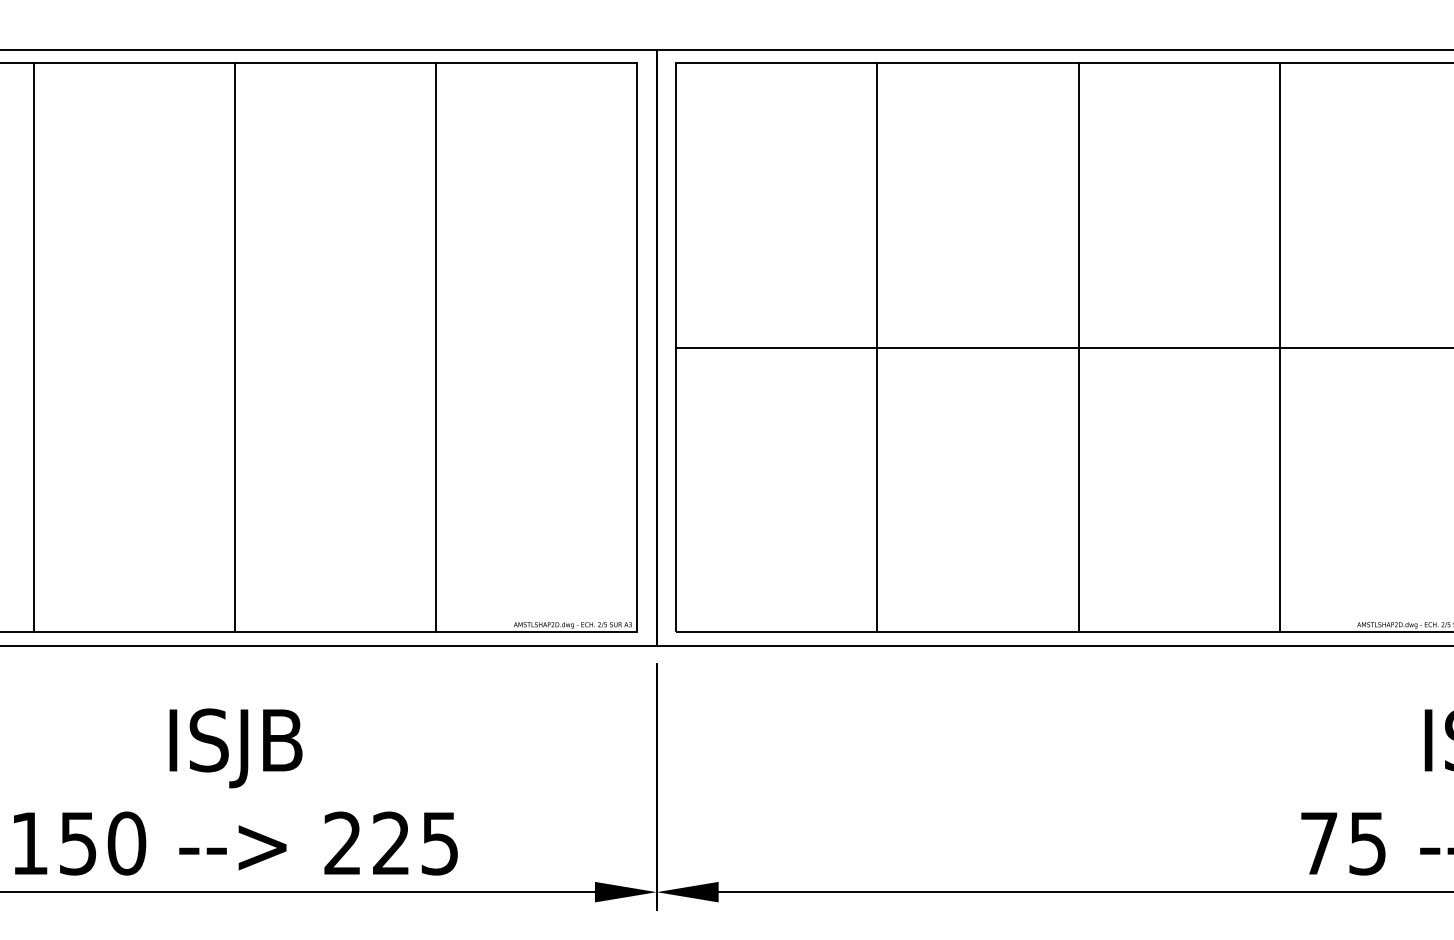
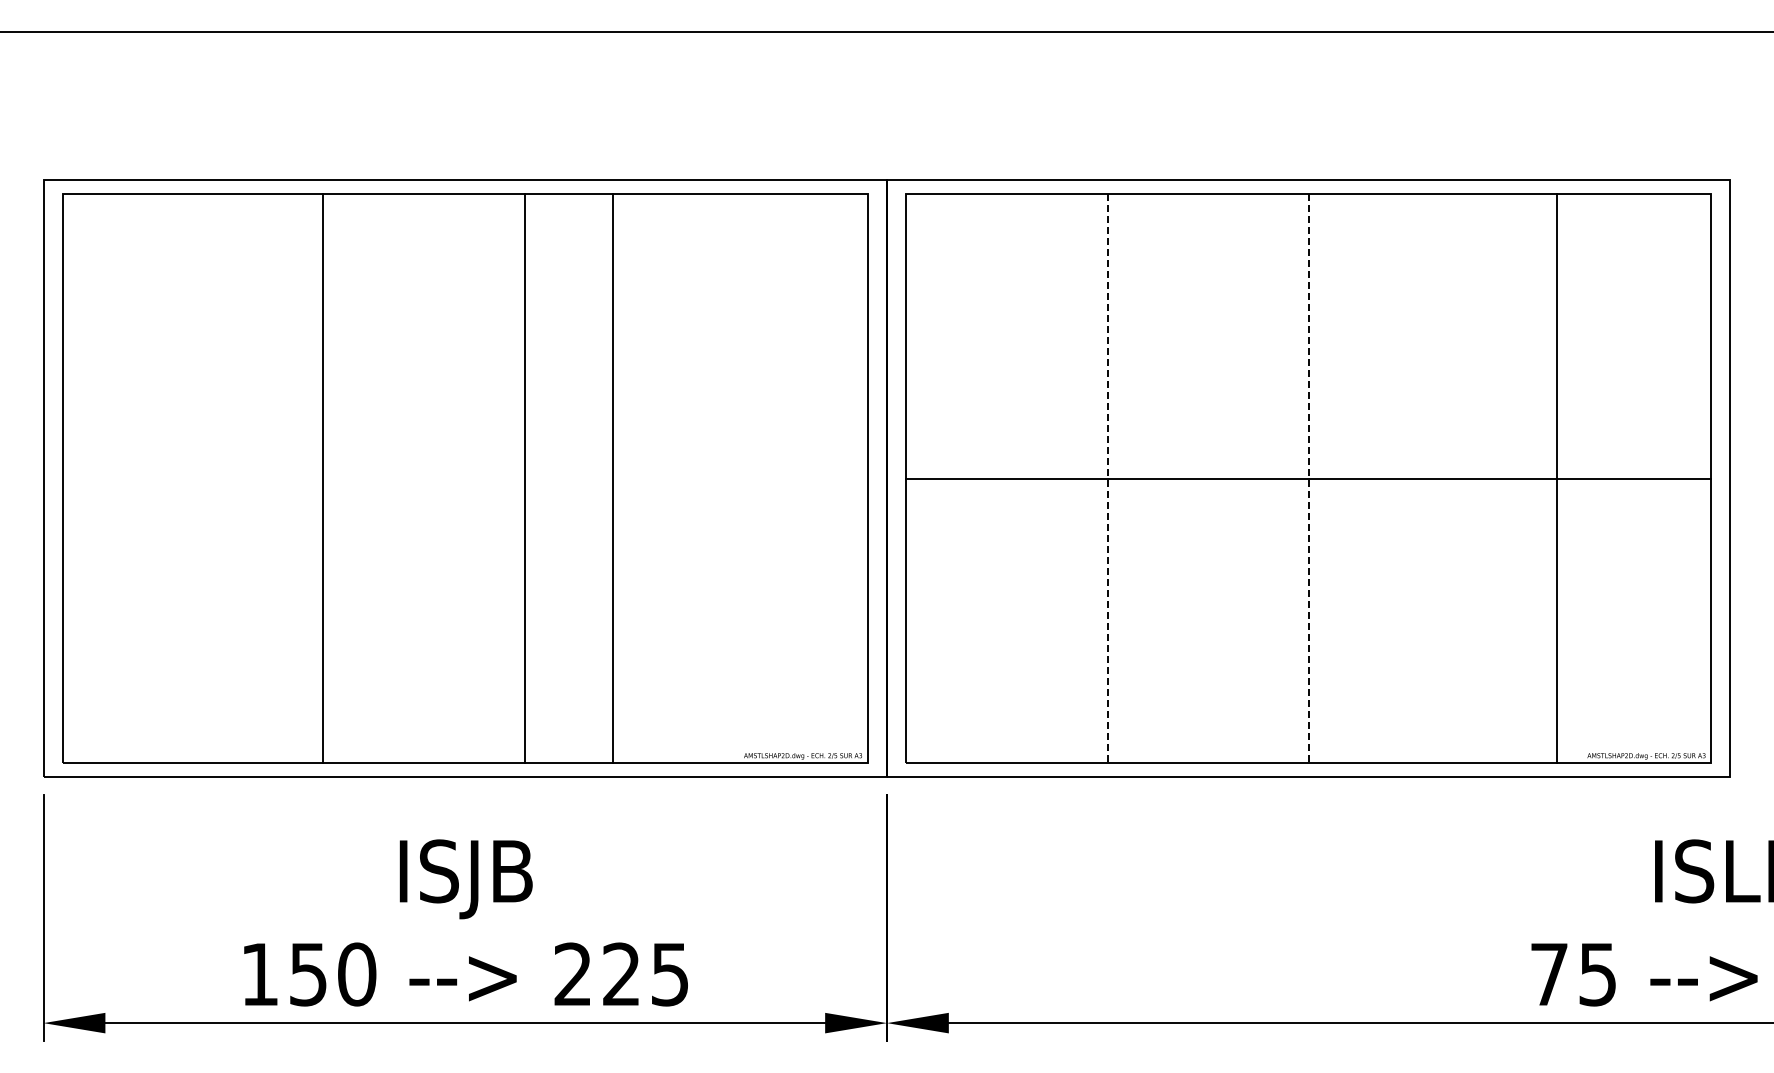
line: (34, 347) -> (323, 478), moved
line: (235, 347) -> (525, 478), moved
line: (436, 347) -> (613, 478), moved
line: (877, 347) -> (1107, 478), solid -> dashed
line: (1078, 347) -> (1308, 478), solid -> dashed
line: (1279, 347) -> (1556, 478), moved

